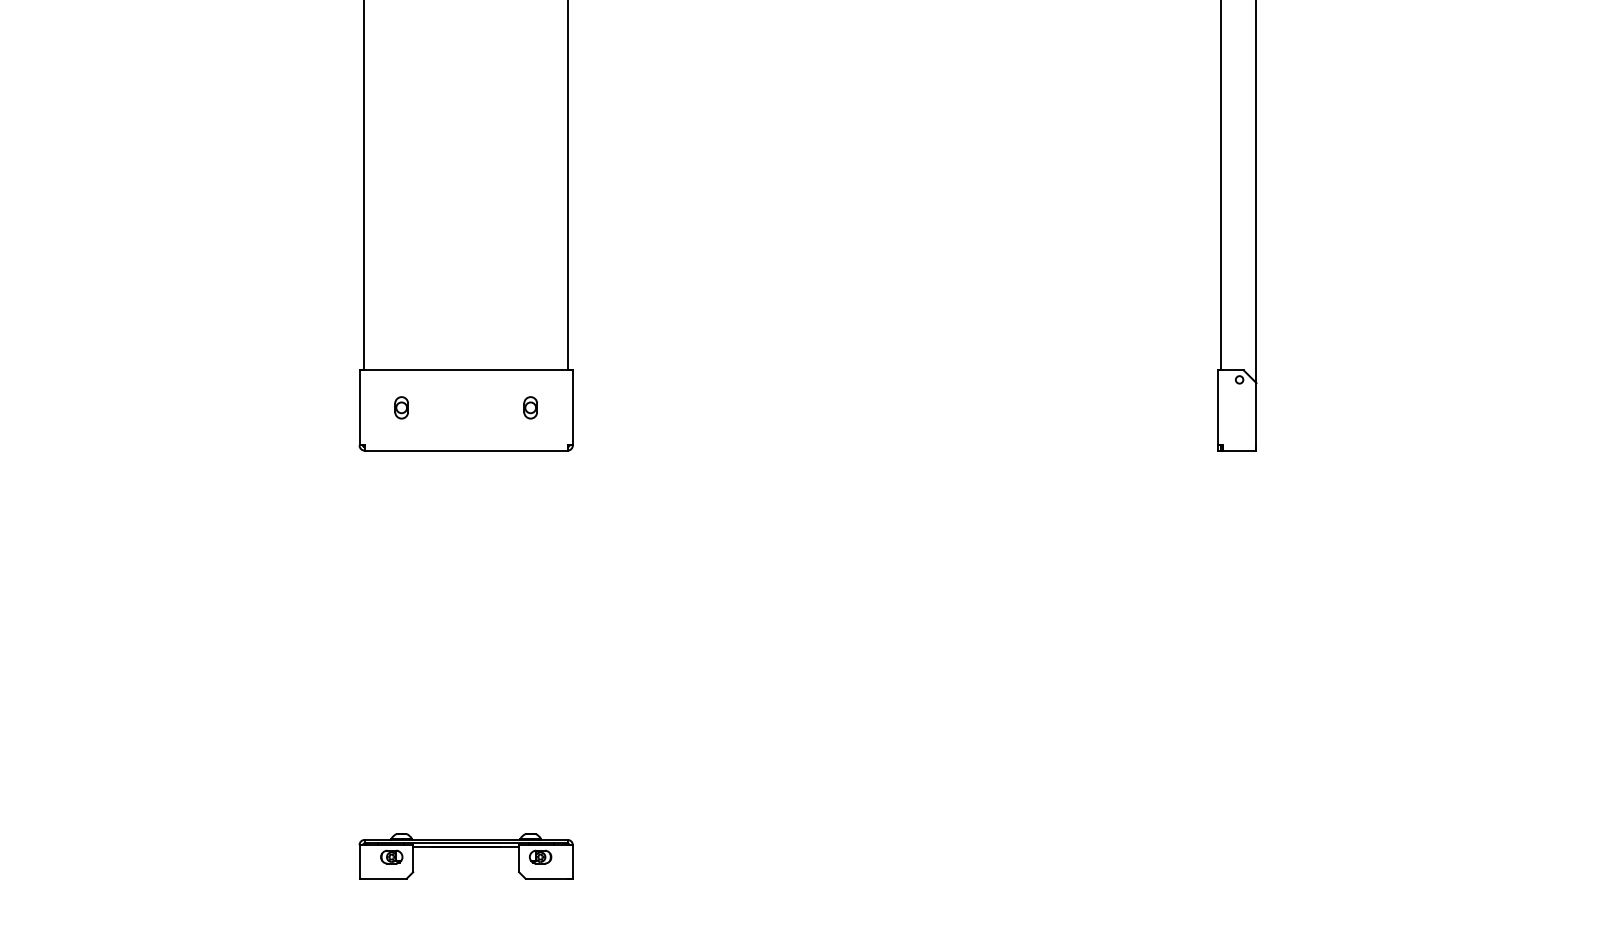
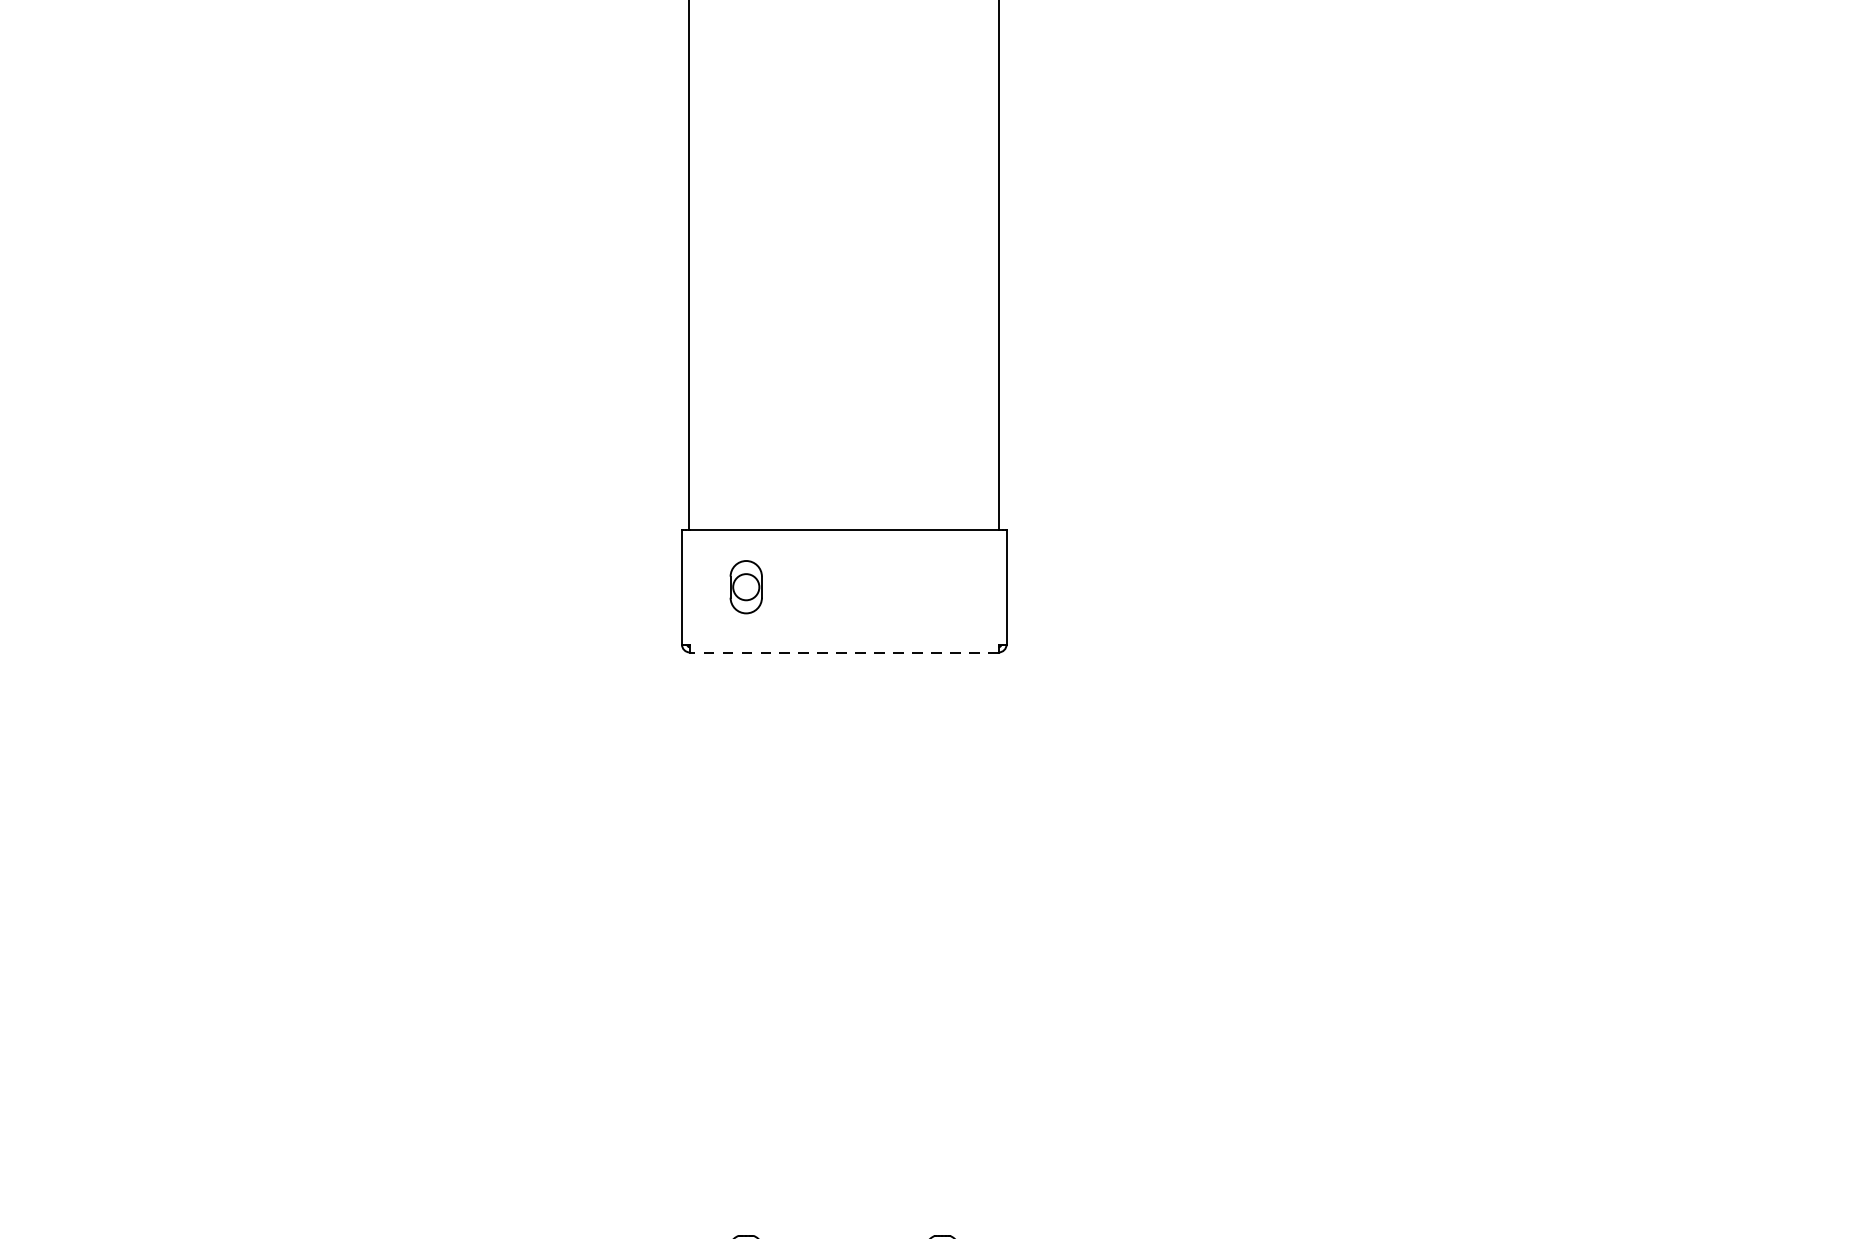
part: (401, 407) -> (745, 586), size x1.6
part: (530, 407) -> (942, 586), removed
line: (465, 450) -> (843, 652), solid -> dashed

